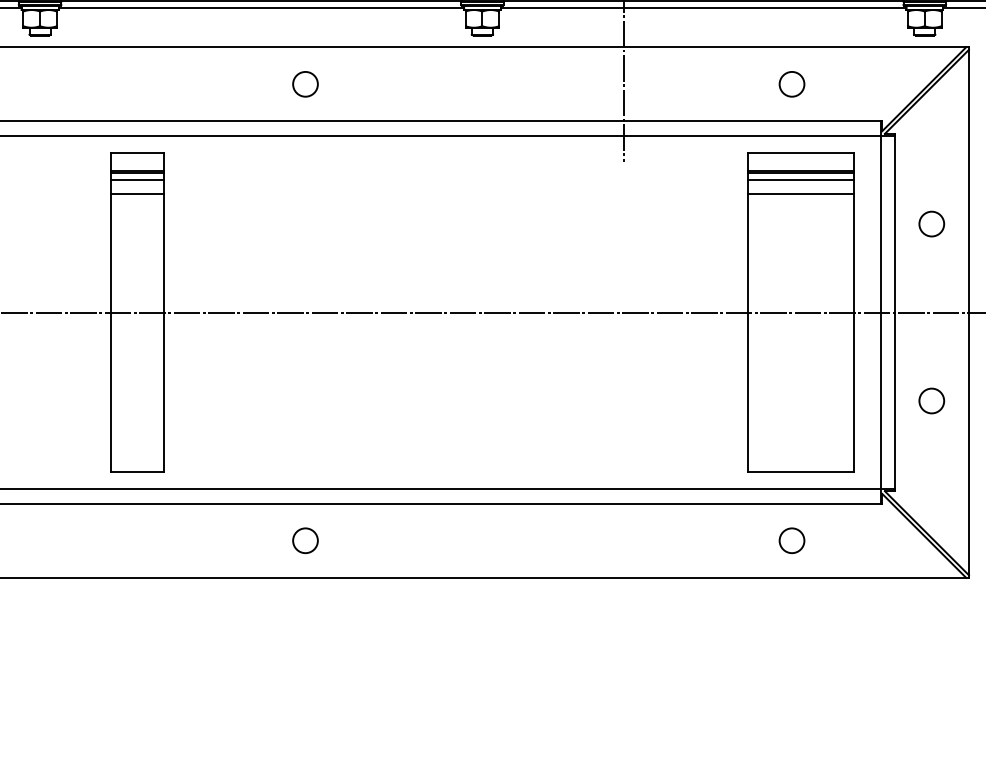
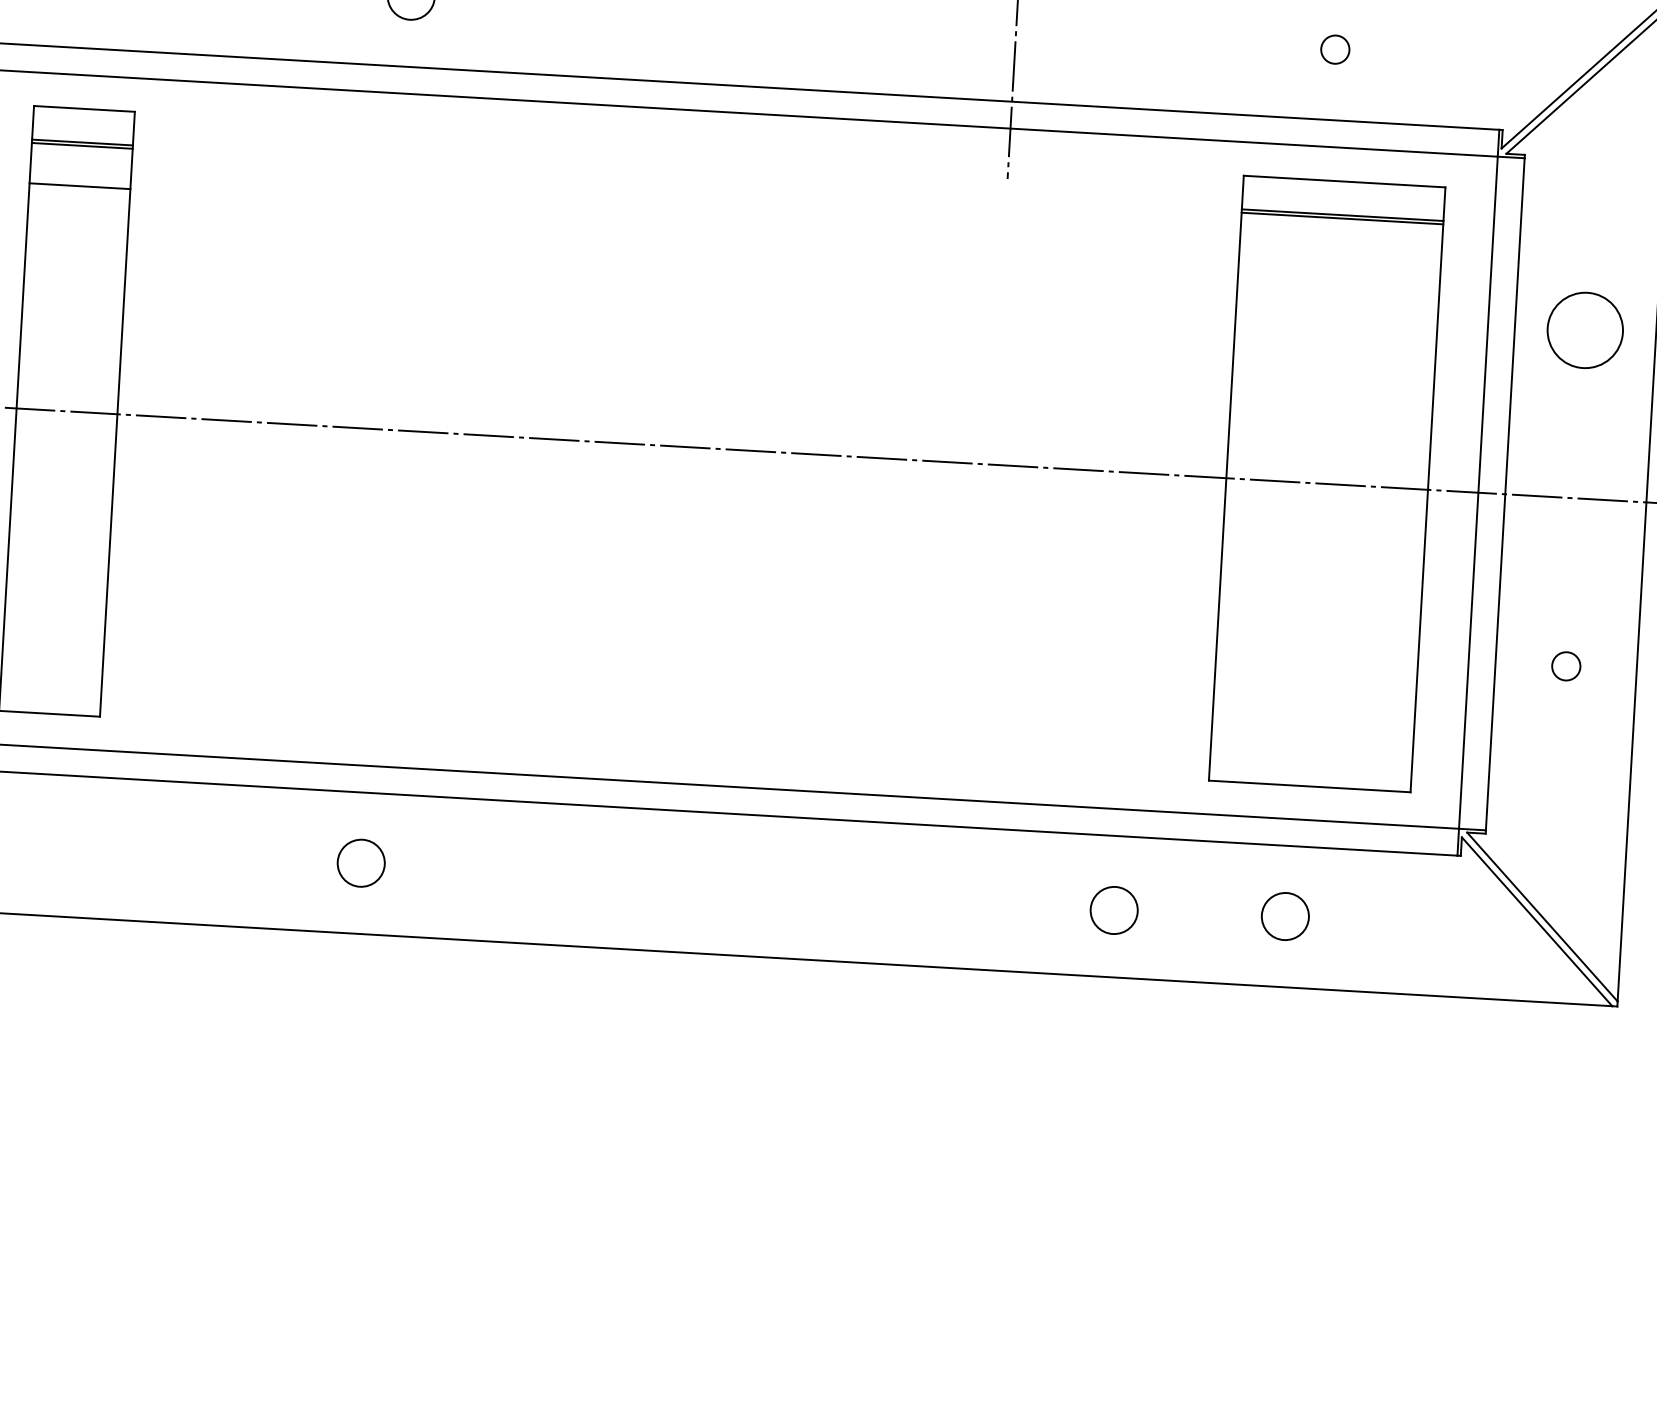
circle: (791, 84) -> (1334, 49), size x0.6
line: (136, 179) -> (79, 158), removed
line: (800, 179) -> (1341, 231), removed
line: (800, 194) -> (1339, 259), removed
circle: (931, 223) -> (1585, 329), size x1.6
circle: (931, 400) -> (1565, 665), size x0.6
circle: (701, 542) -> (1113, 909), added

